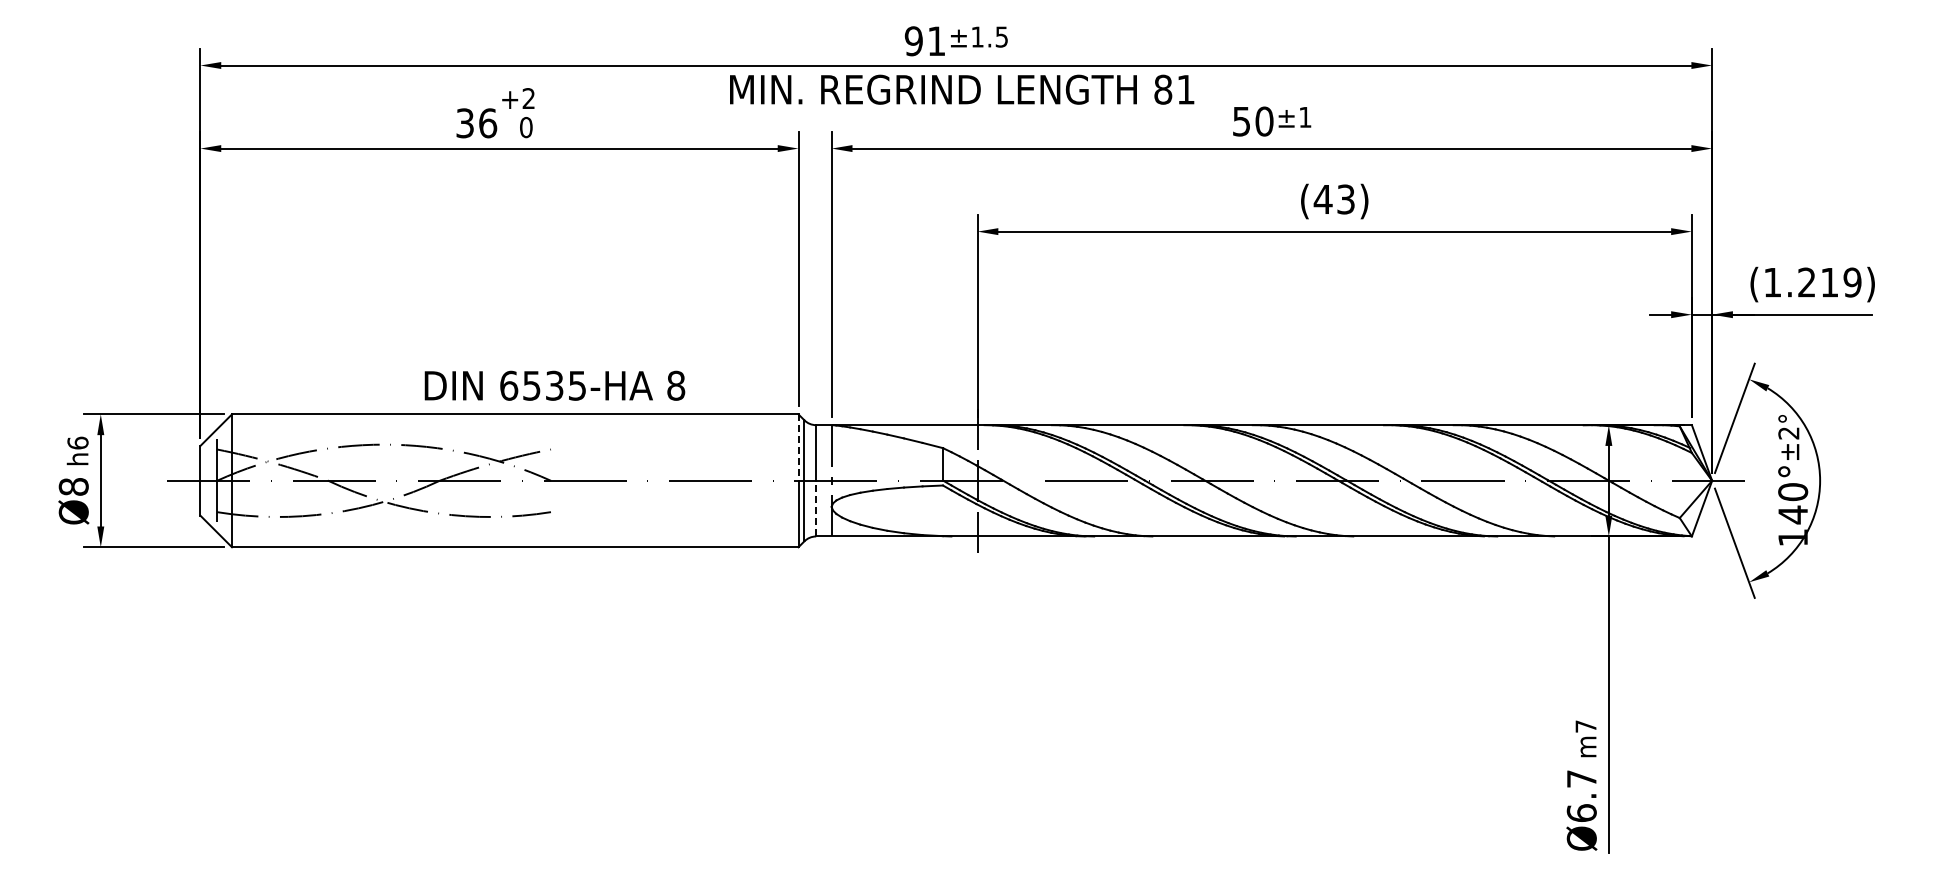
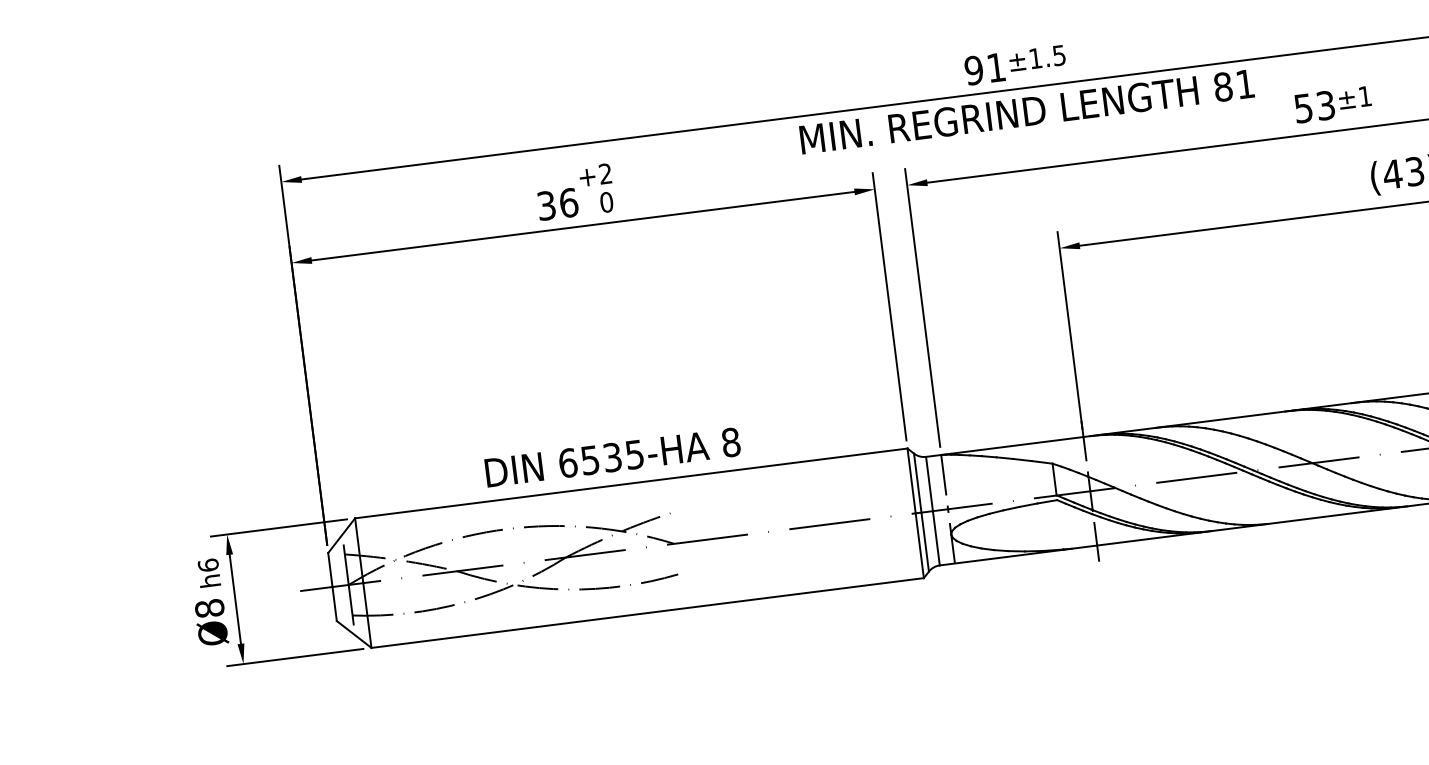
text: (1264, 121) -> (1325, 105), 50 -> 53
text: (554, 385) -> (612, 457), moved
line: (798, 448) -> (911, 481), dashed -> solid
line: (816, 508) -> (936, 538), dashed -> solid

